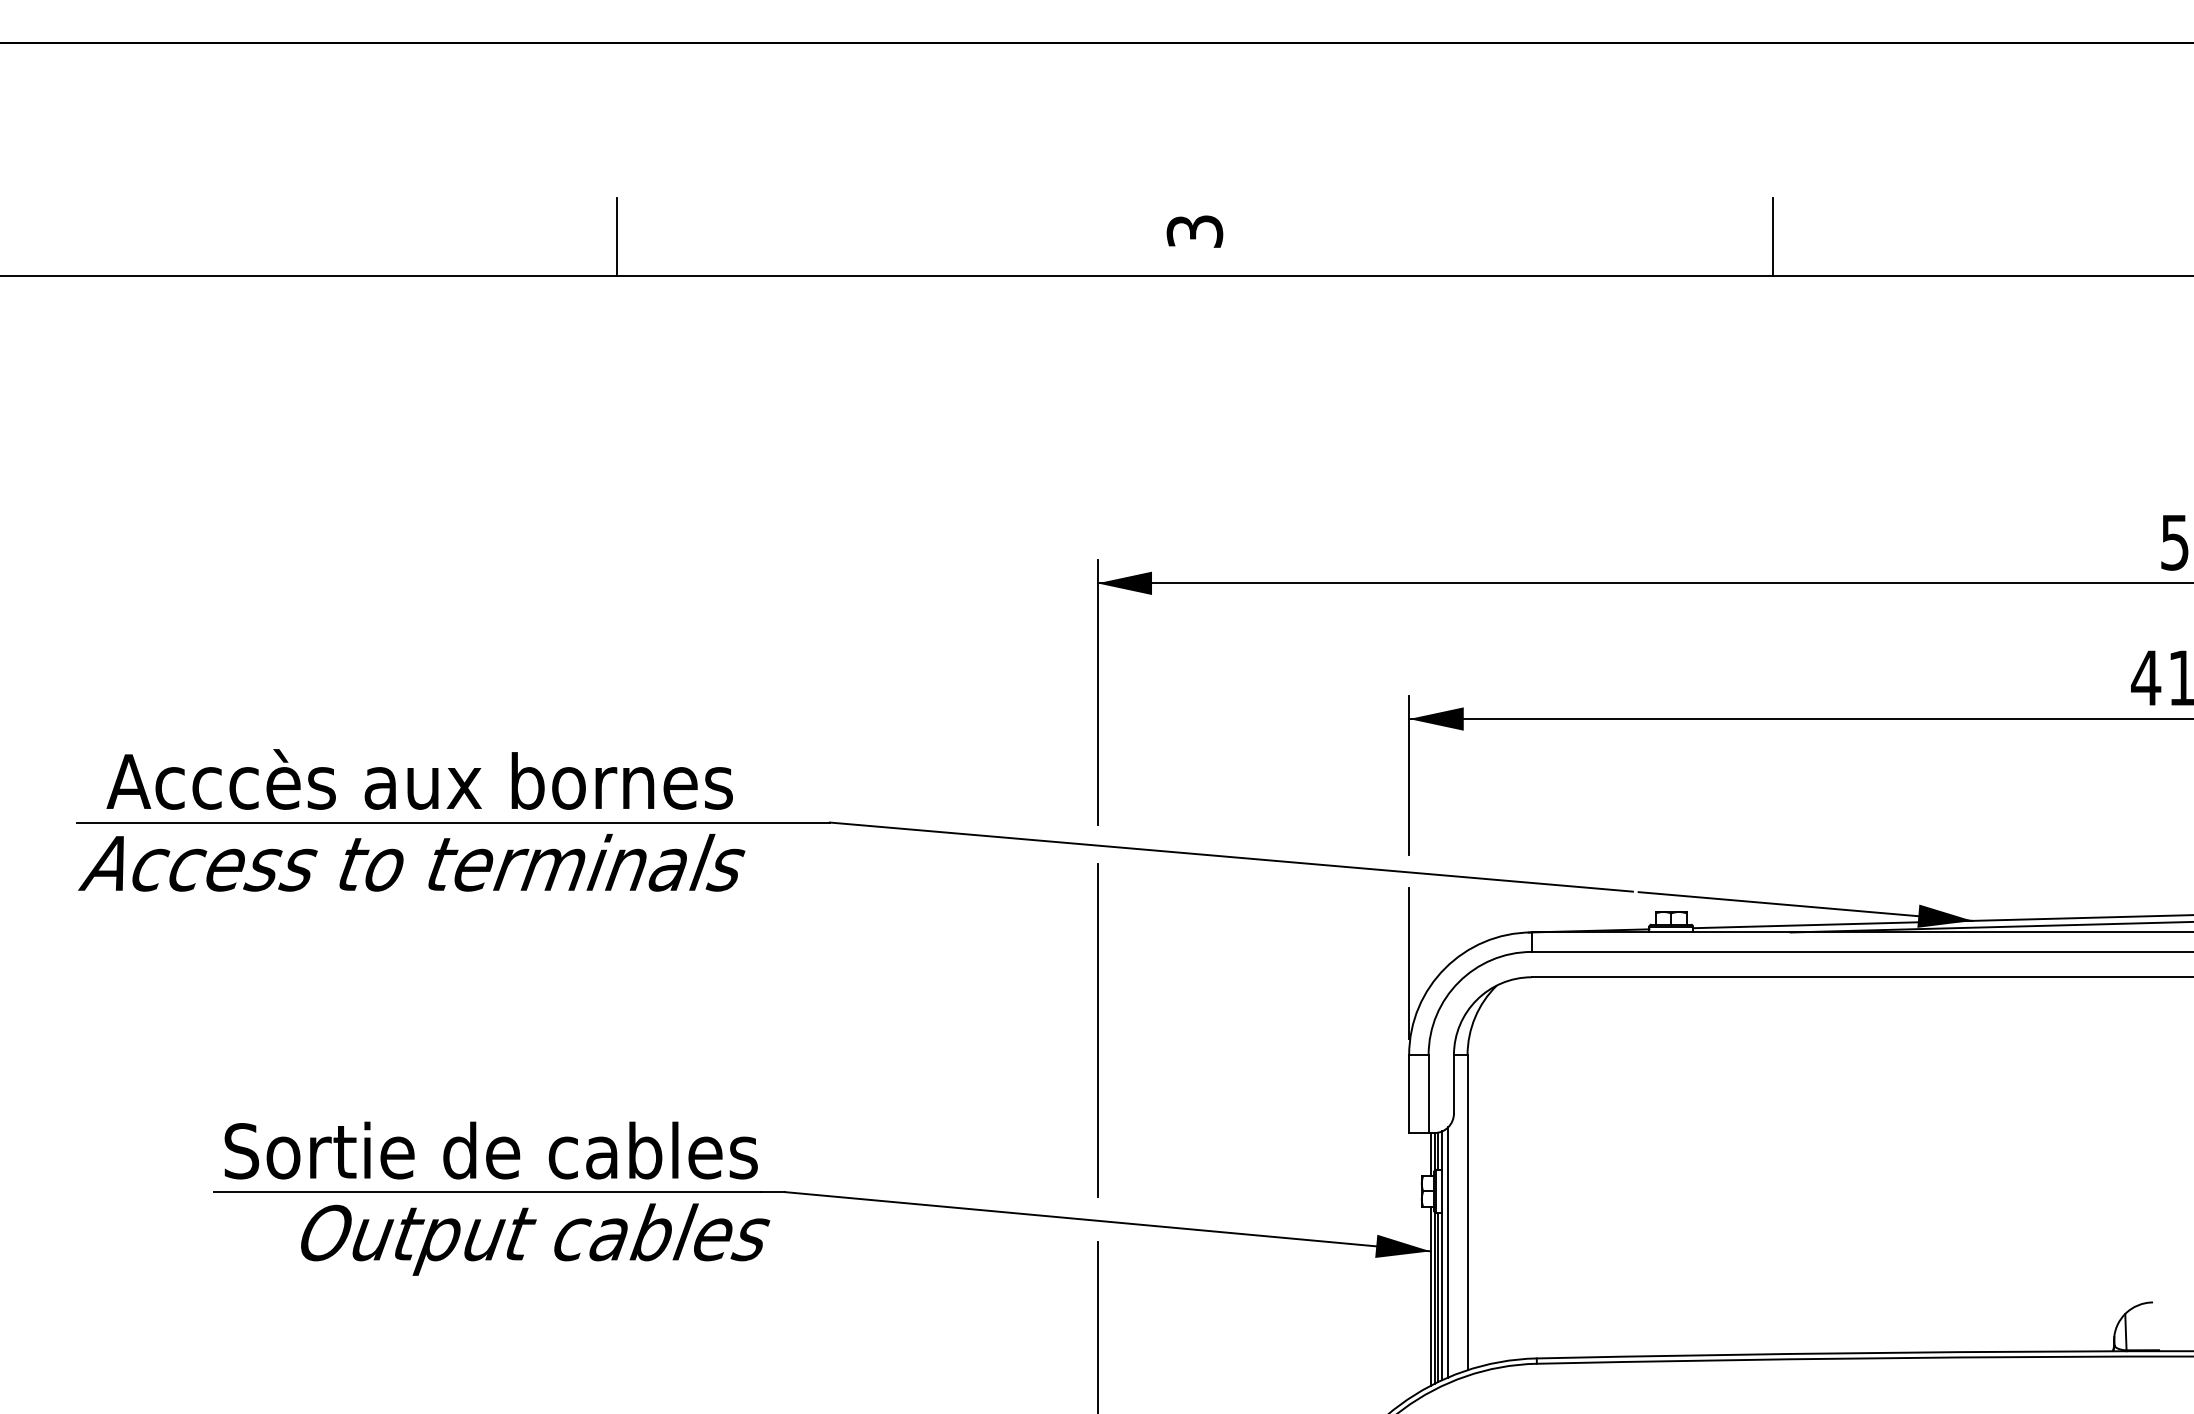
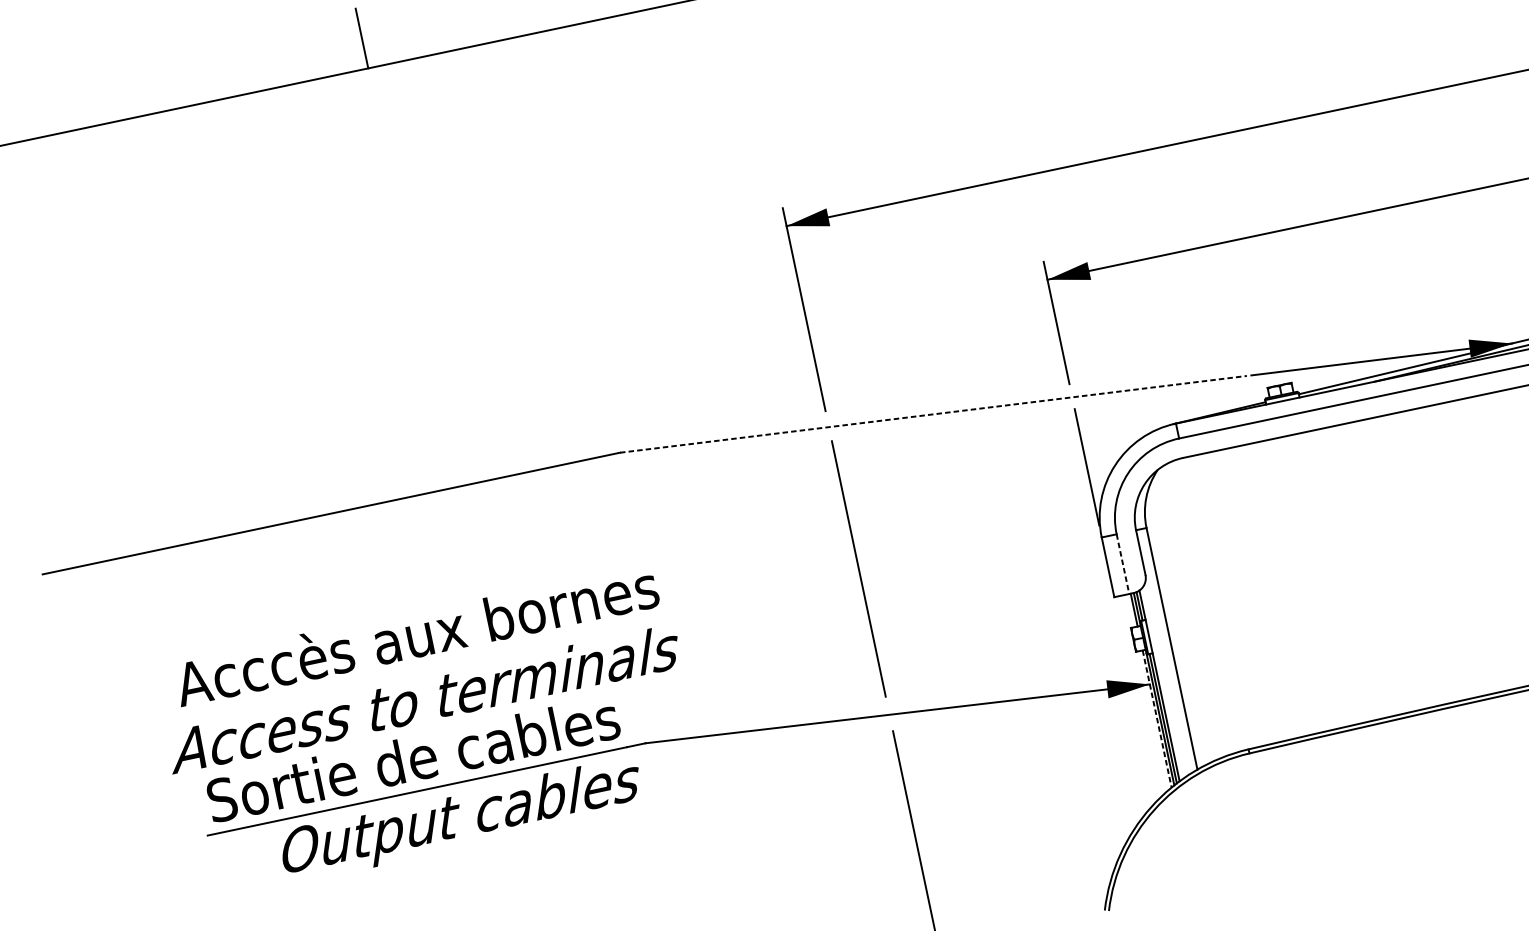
text: (411, 820) -> (416, 666), moved
line: (1231, 857) -> (933, 414), solid -> dashed
line: (1428, 1094) -> (1122, 564), solid -> dashed
line: (1448, 1252) -> (1163, 682), removed
line: (1430, 1297) -> (1157, 719), solid -> dashed

